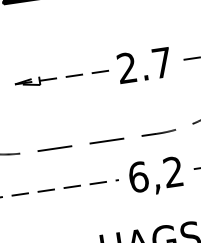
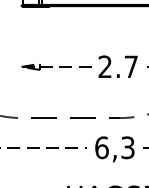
text: (172, 171) -> (127, 147), 6,2 -> 6,3

